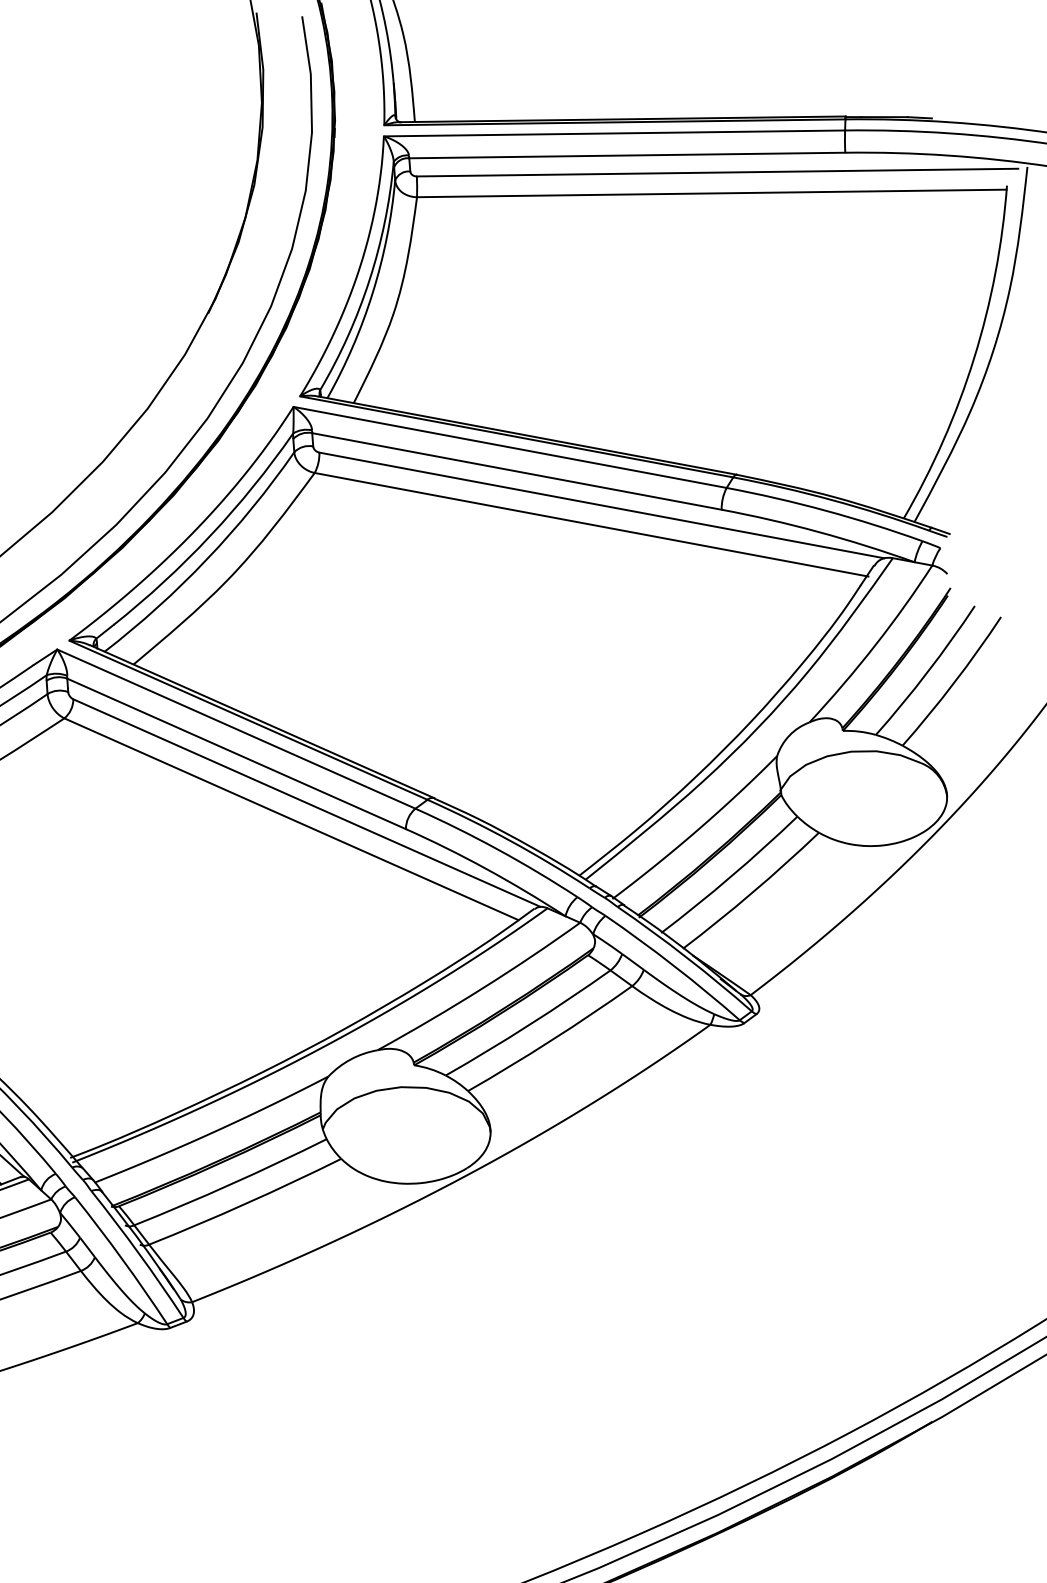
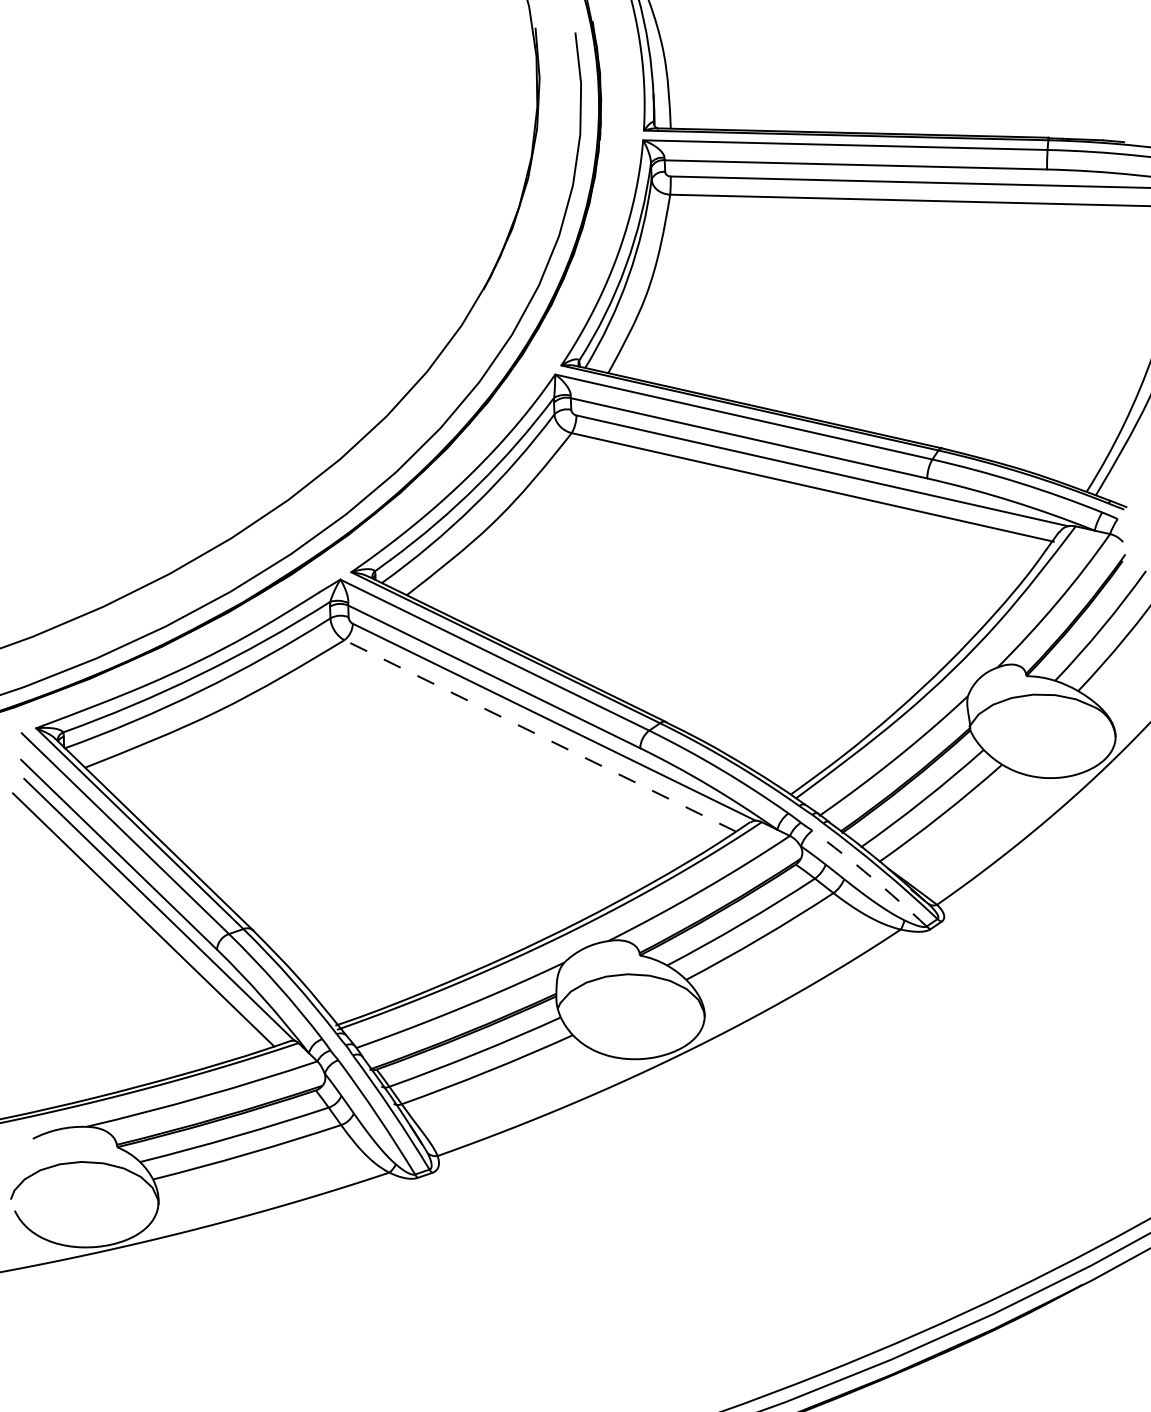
line: (291, 818) -> (540, 735), solid -> dashed
arc: (673, 965) -> (870, 876), solid -> dashed

